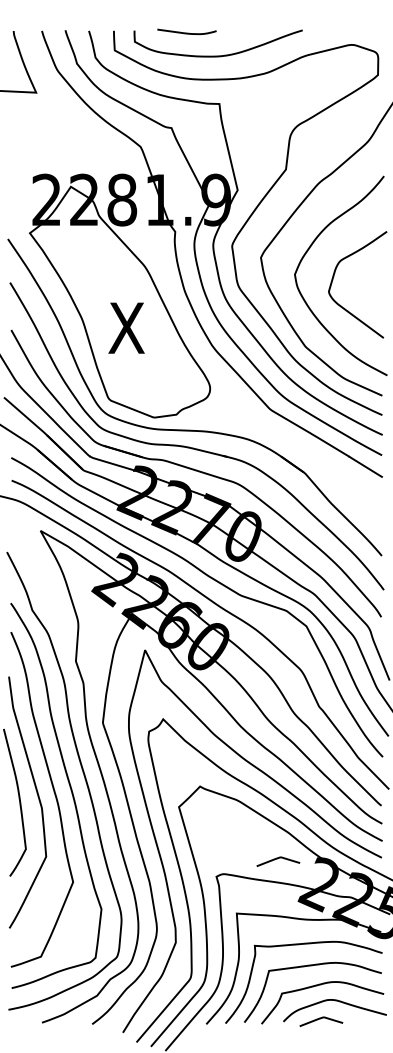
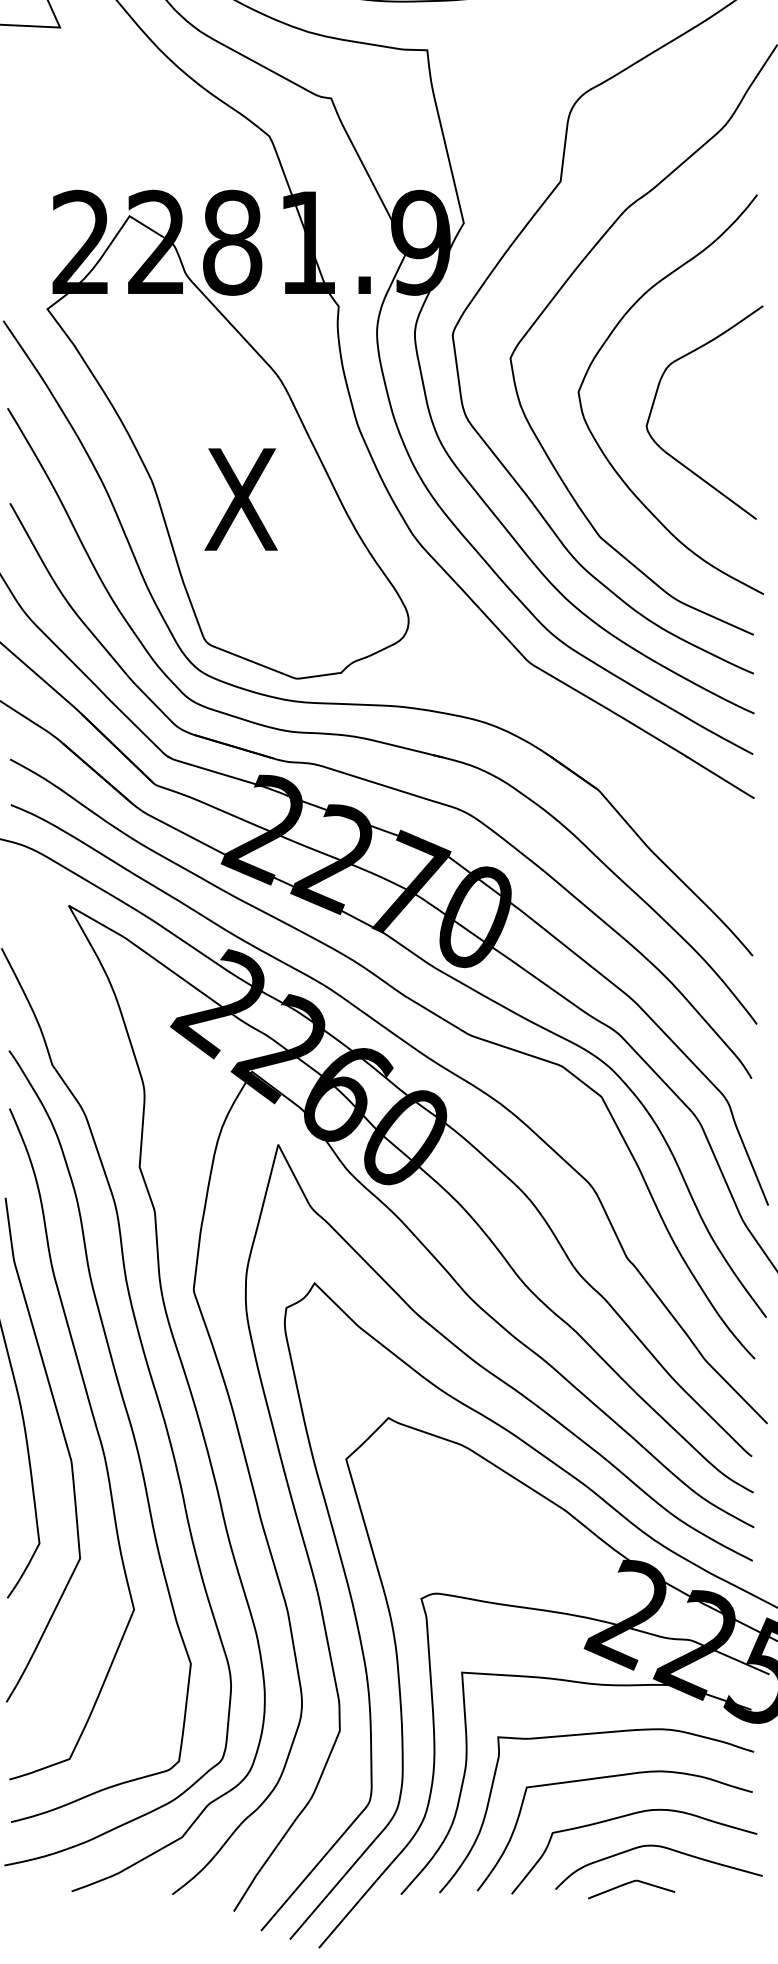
curve: (277, 859) -> (543, 1564), removed

